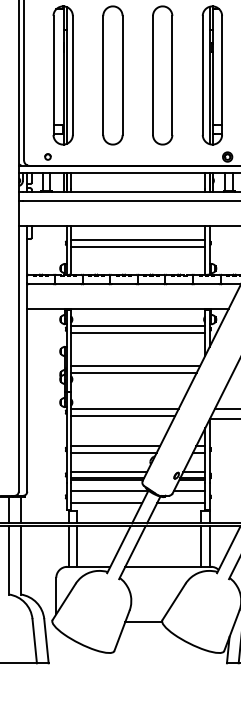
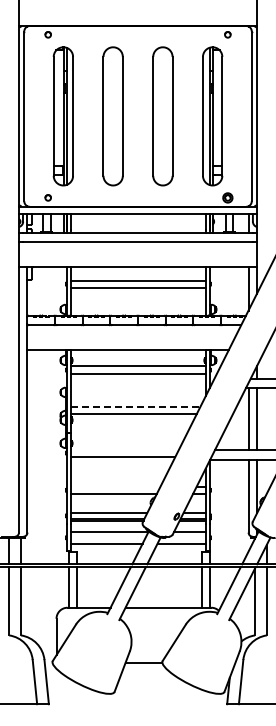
line: (135, 365) -> (135, 406), solid -> dashed
line: (125, 408) -> (125, 449), removed
line: (115, 445) -> (115, 486), removed

